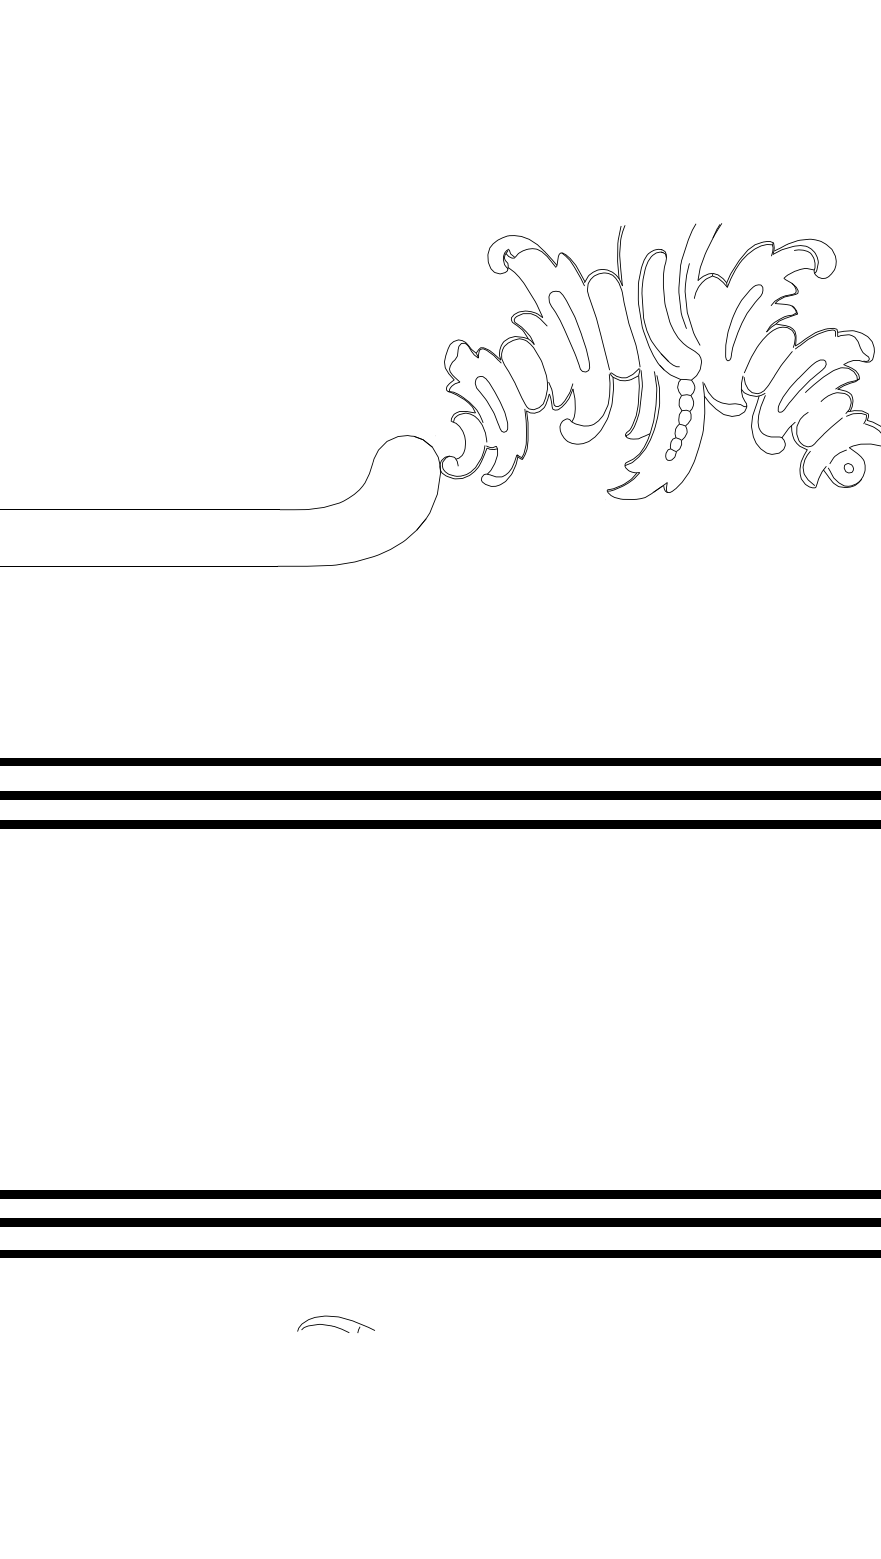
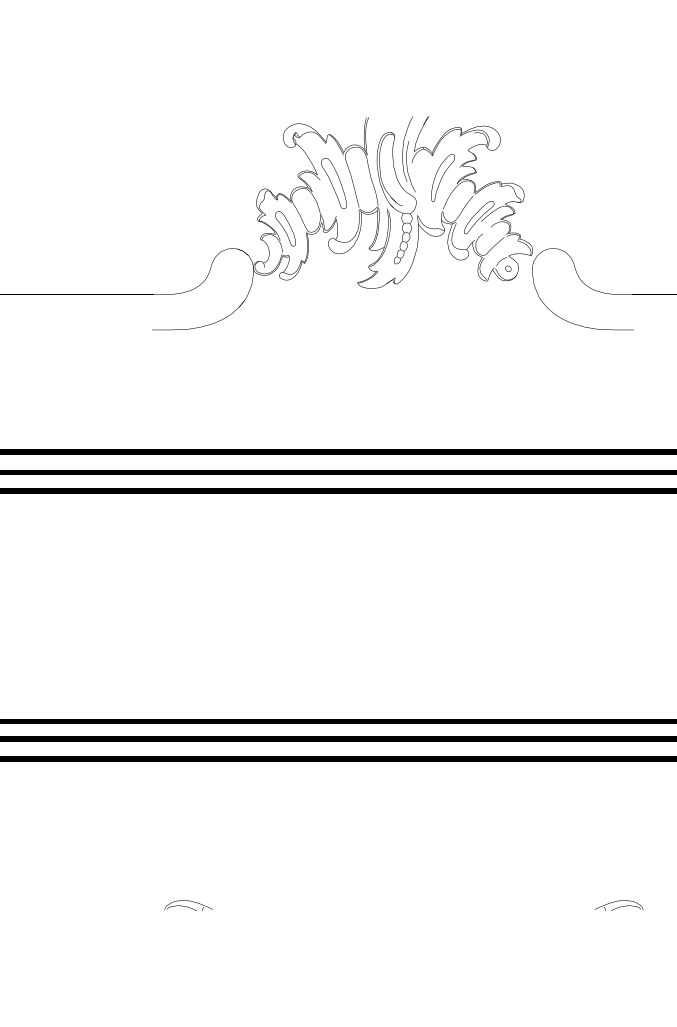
part: (335, 1324) -> (188, 905), moved

